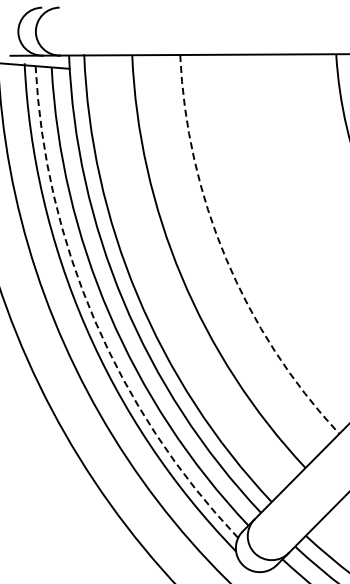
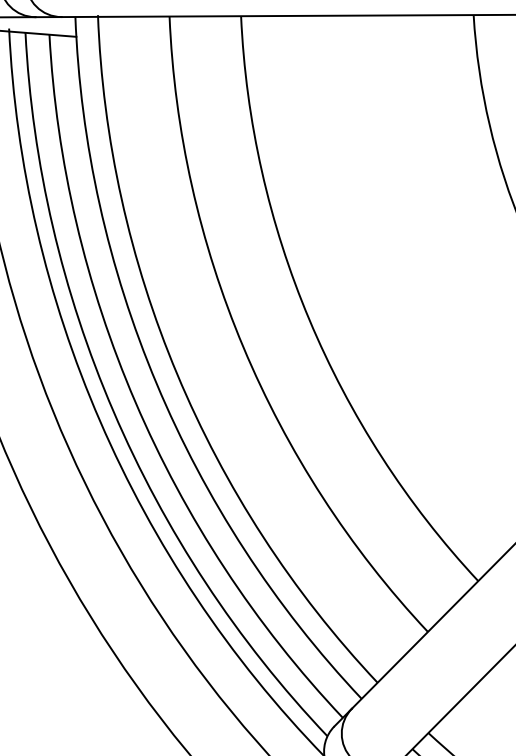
arc: (226, 258) -> (310, 319), dashed -> solid
arc: (94, 320) -> (113, 412), dashed -> solid

